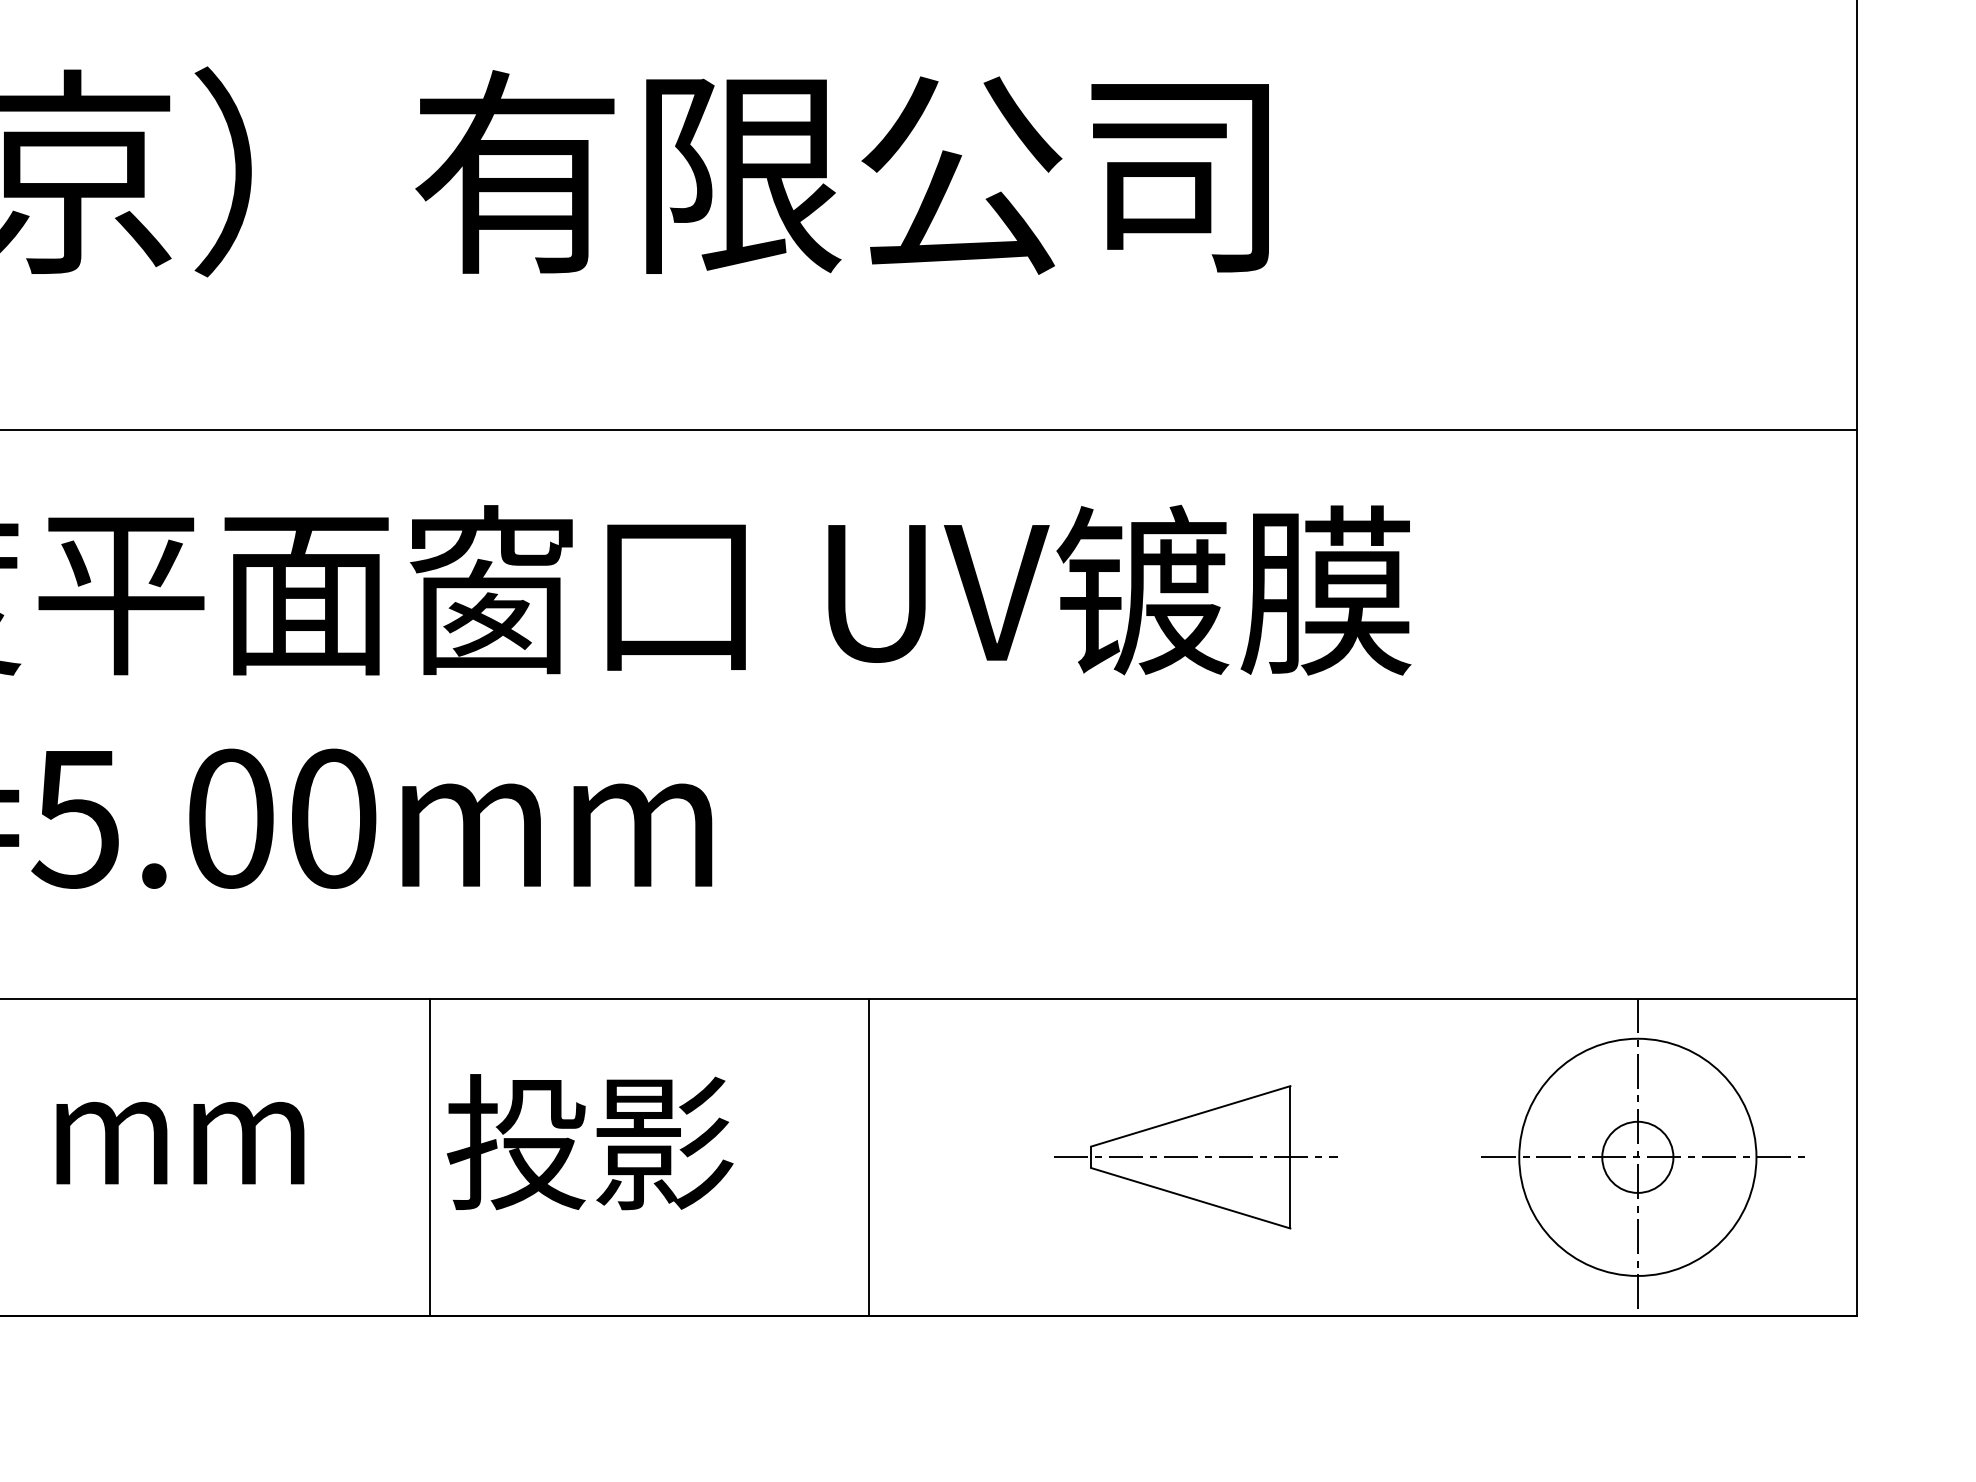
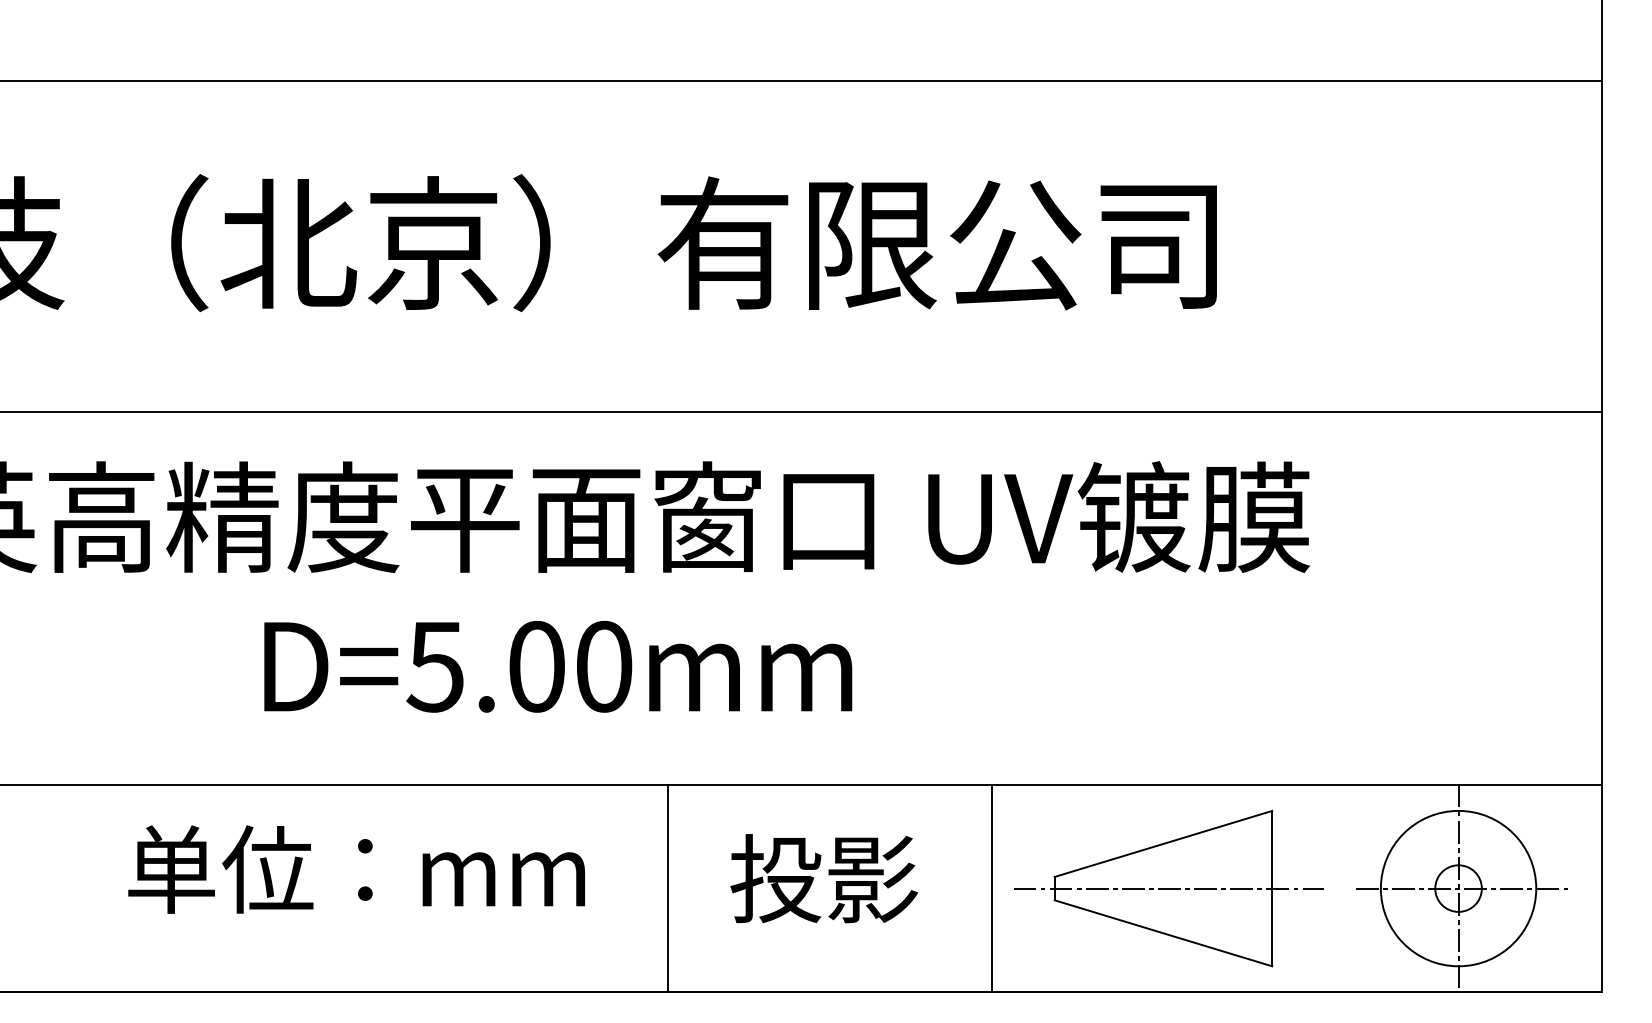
text: (590, 1141) -> (824, 878), moved
line: (869, 1157) -> (992, 888), moved
part: (1195, 1157) -> (1168, 888), size x1.67

